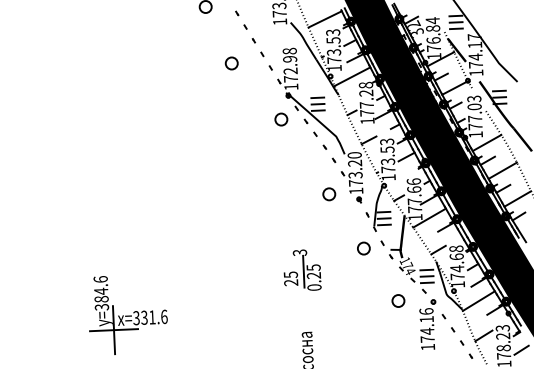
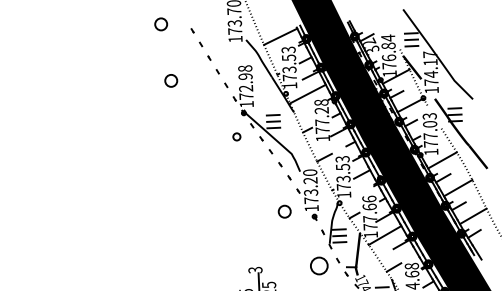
part: (231, 63) -> (170, 80), moved
part: (281, 119) -> (236, 136), size x0.6
part: (363, 248) -> (318, 265), size x1.4

